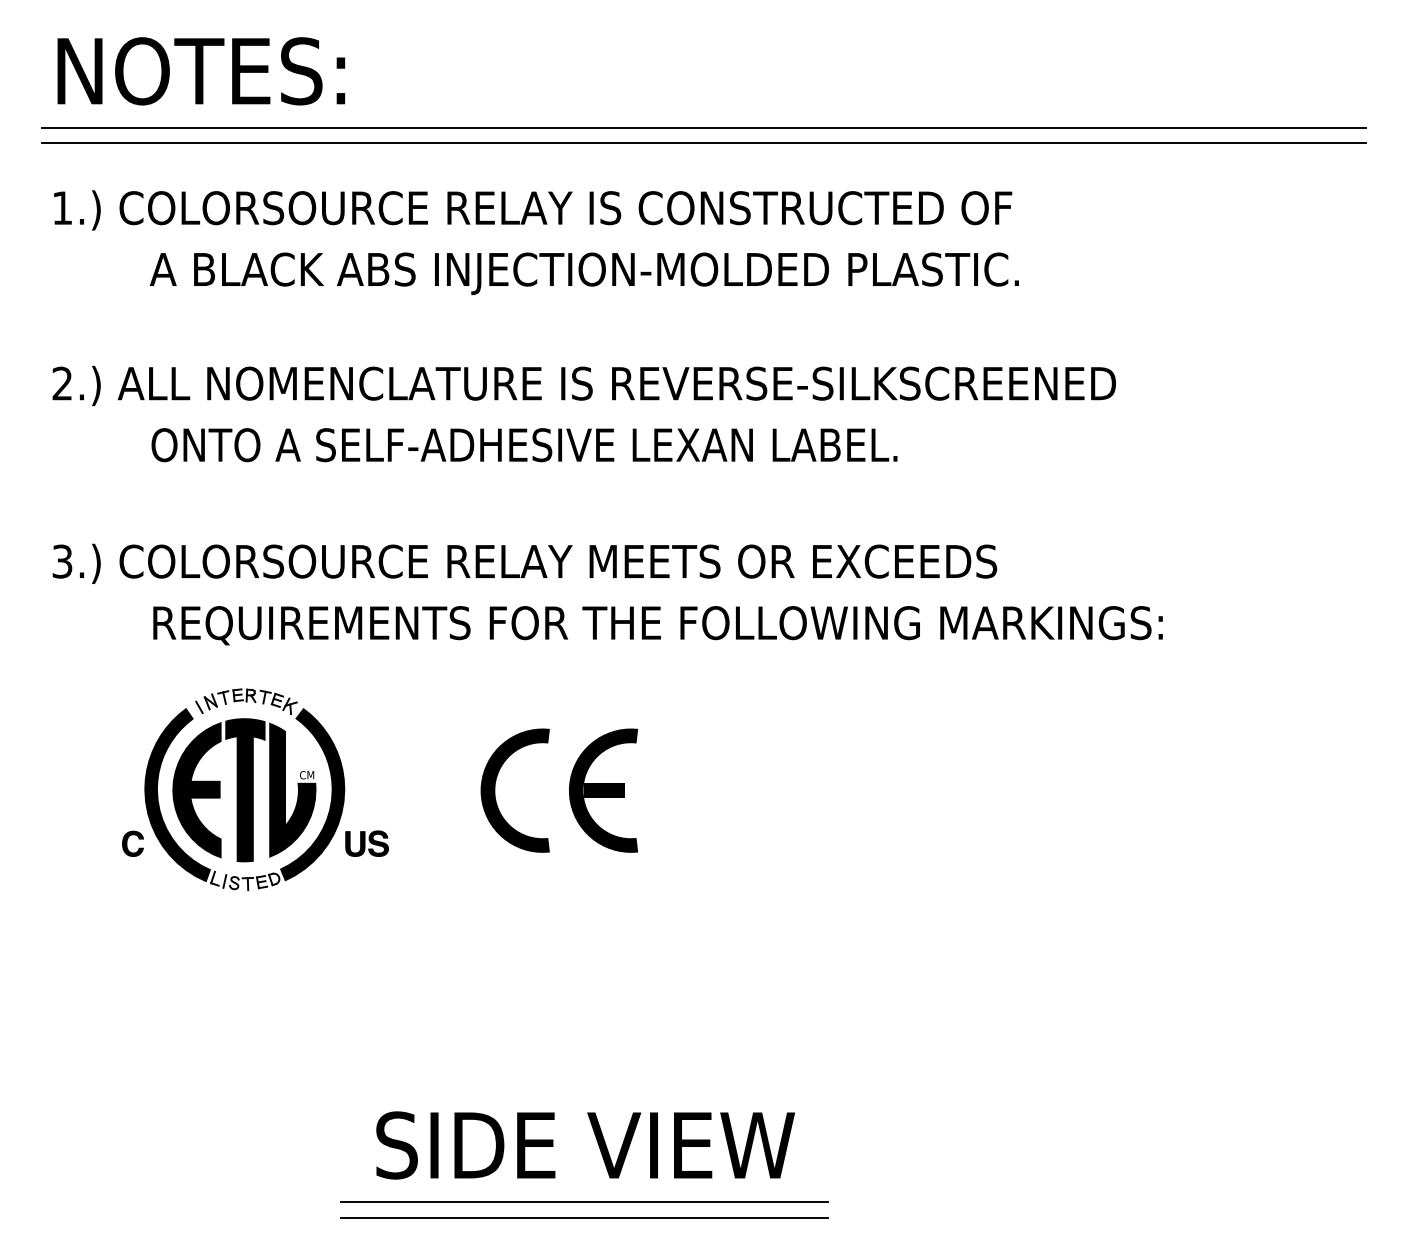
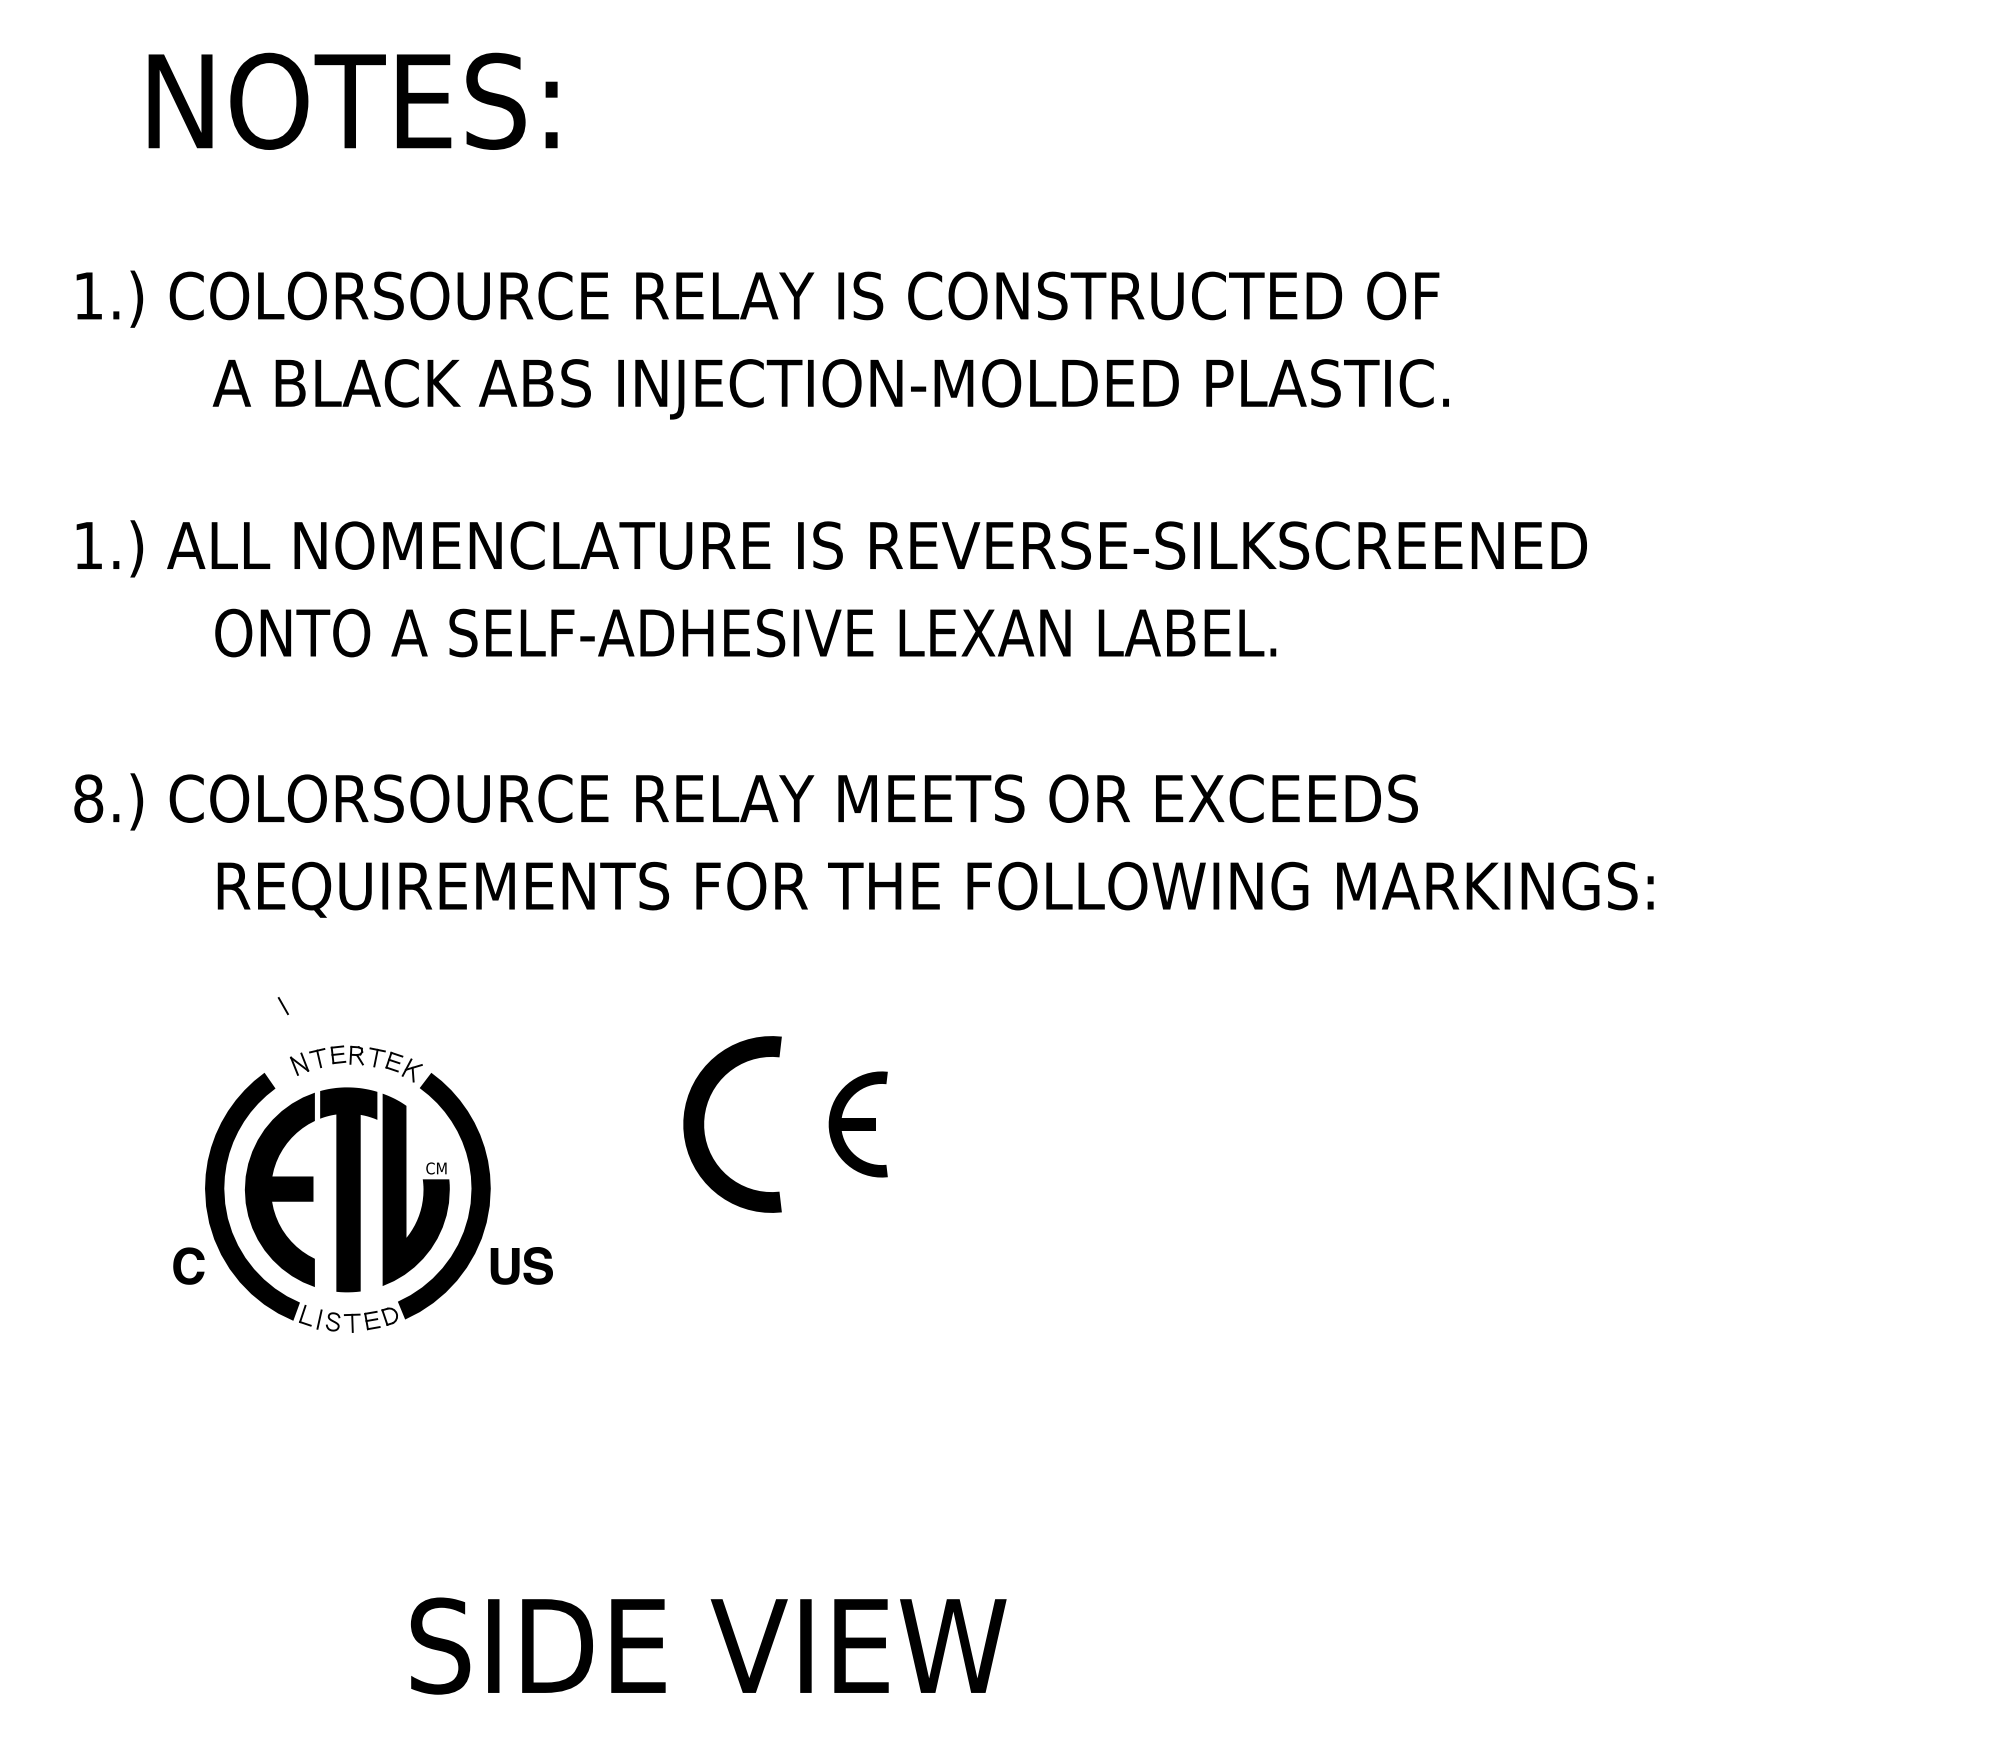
text: (200, 70) -> (352, 100), moved
line: (703, 127) -> (1000, 181), removed
line: (703, 143) -> (1000, 203), removed
text: (61, 382) -> (87, 544), 2.) -> 1.)
text: (62, 561) -> (88, 798), 3.) -> 8.)
part: (255, 789) -> (362, 1188), moved
part: (603, 790) -> (858, 1124), size x0.6
text: (585, 1145) -> (708, 1645), moved
line: (584, 1202) -> (831, 1709), removed
line: (584, 1217) -> (831, 1731), removed

